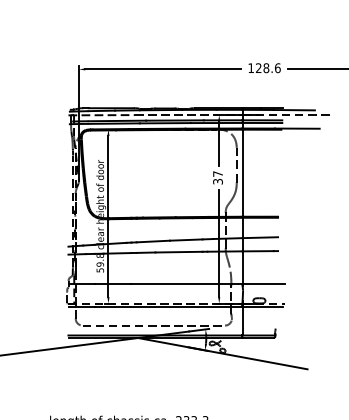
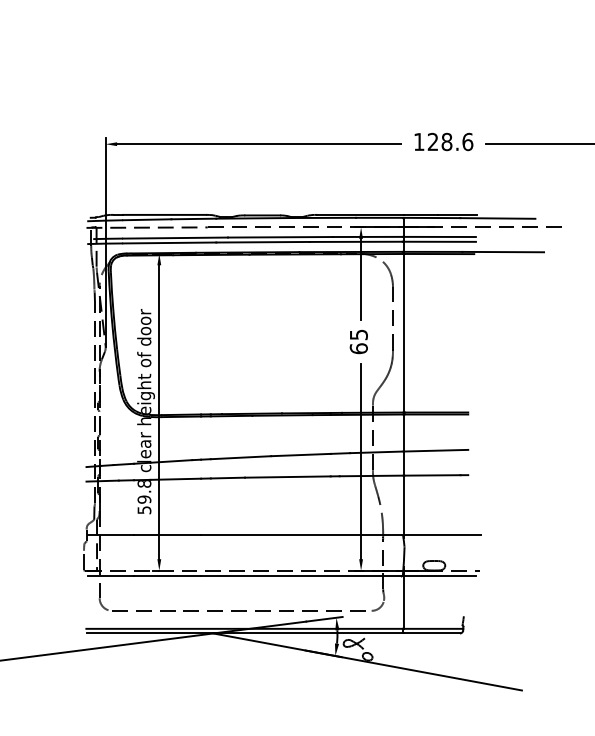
text: (217, 177) -> (357, 341), 37 -> 65

